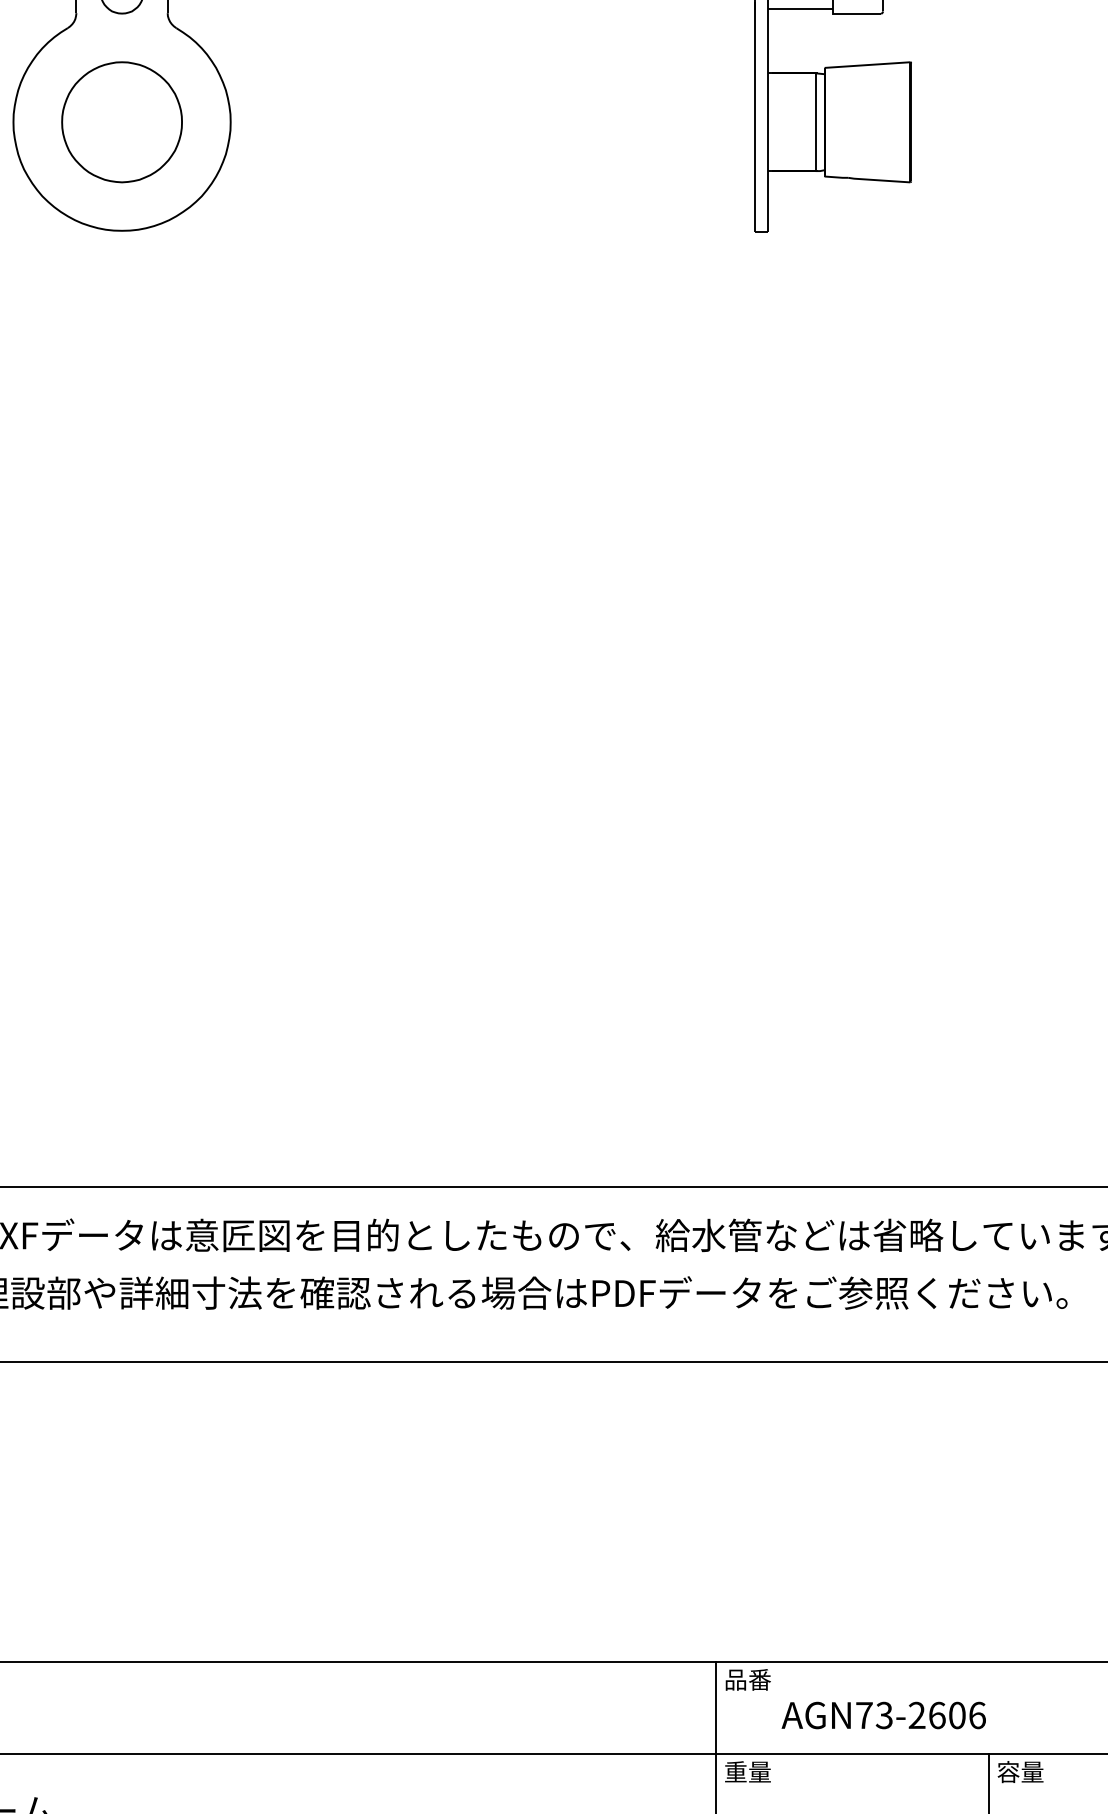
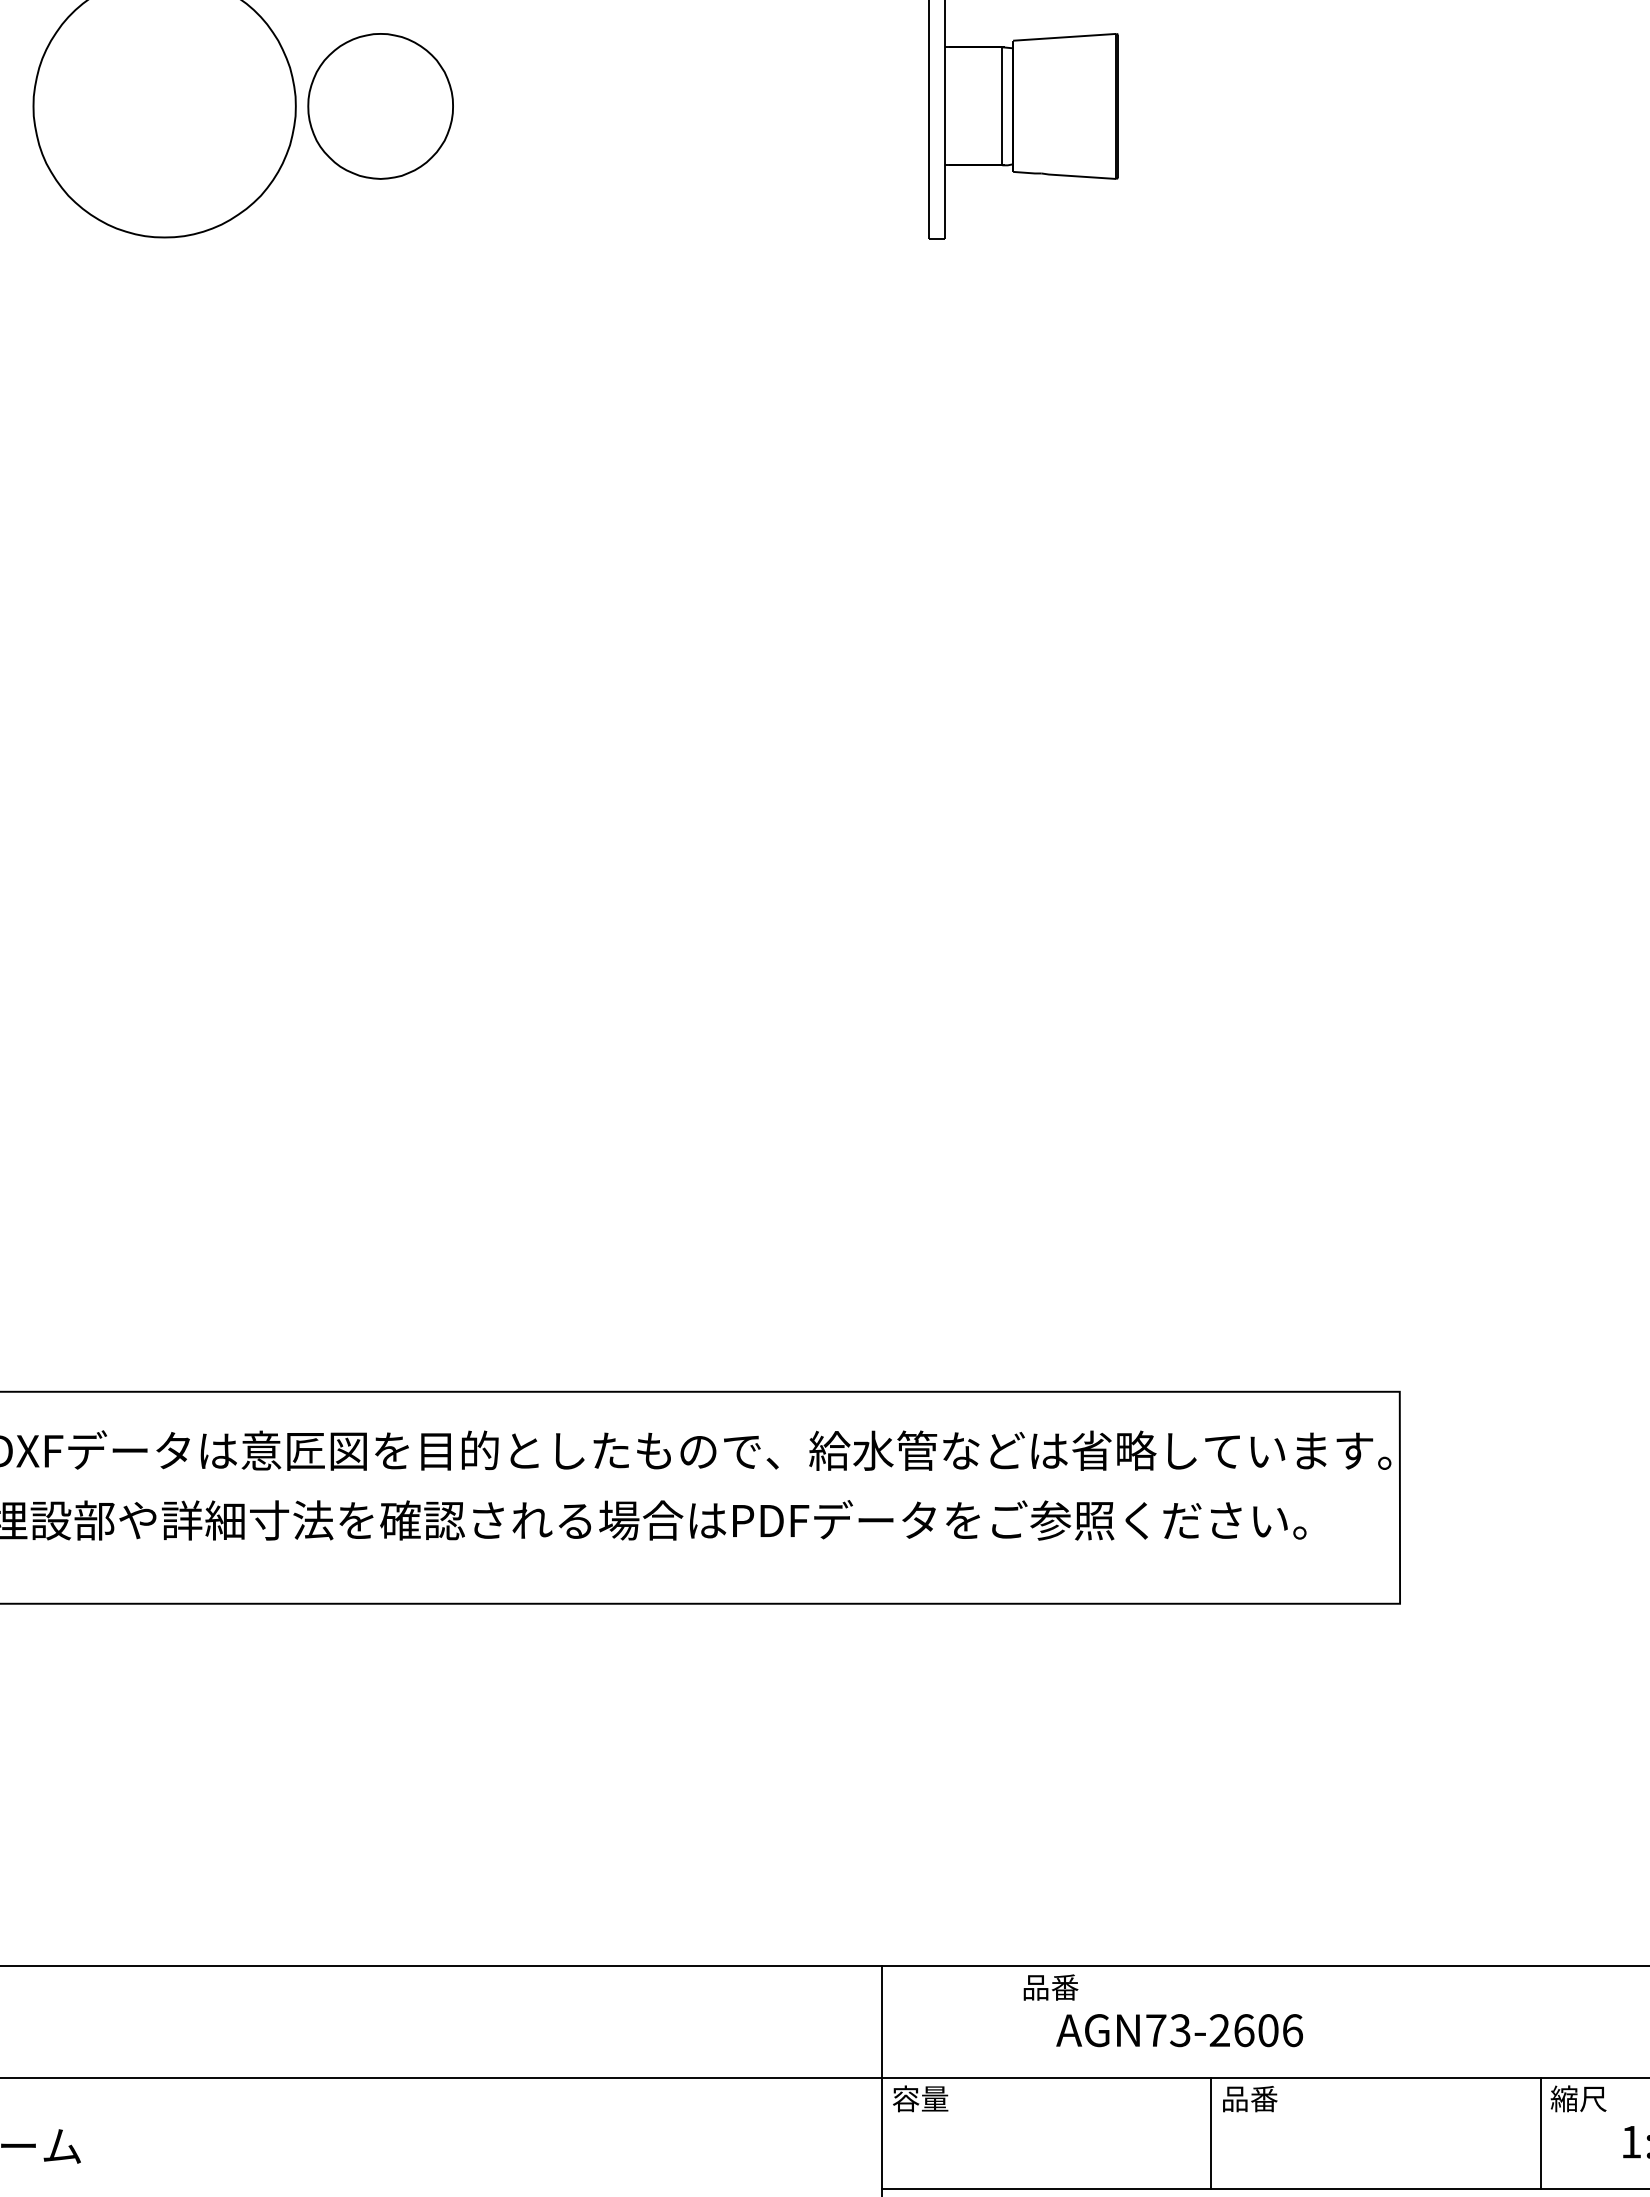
part: (121, 122) -> (380, 106), moved
text: (747, 1679) -> (1050, 1987), moved
text: (883, 1715) -> (1179, 2030), moved
text: (735, 1771) -> (905, 2098), 重量 -> 容量
text: (1020, 1771) -> (1249, 2098), 容量 -> 品番

